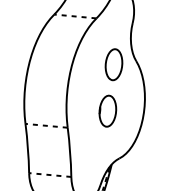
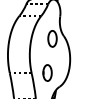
part: (107, 110) -> (47, 72), moved

